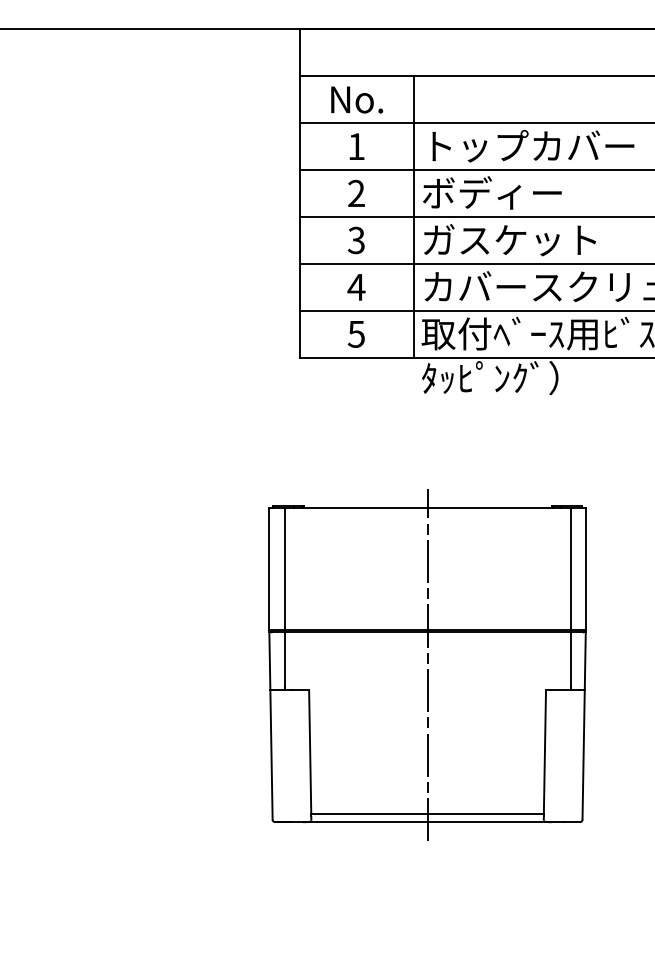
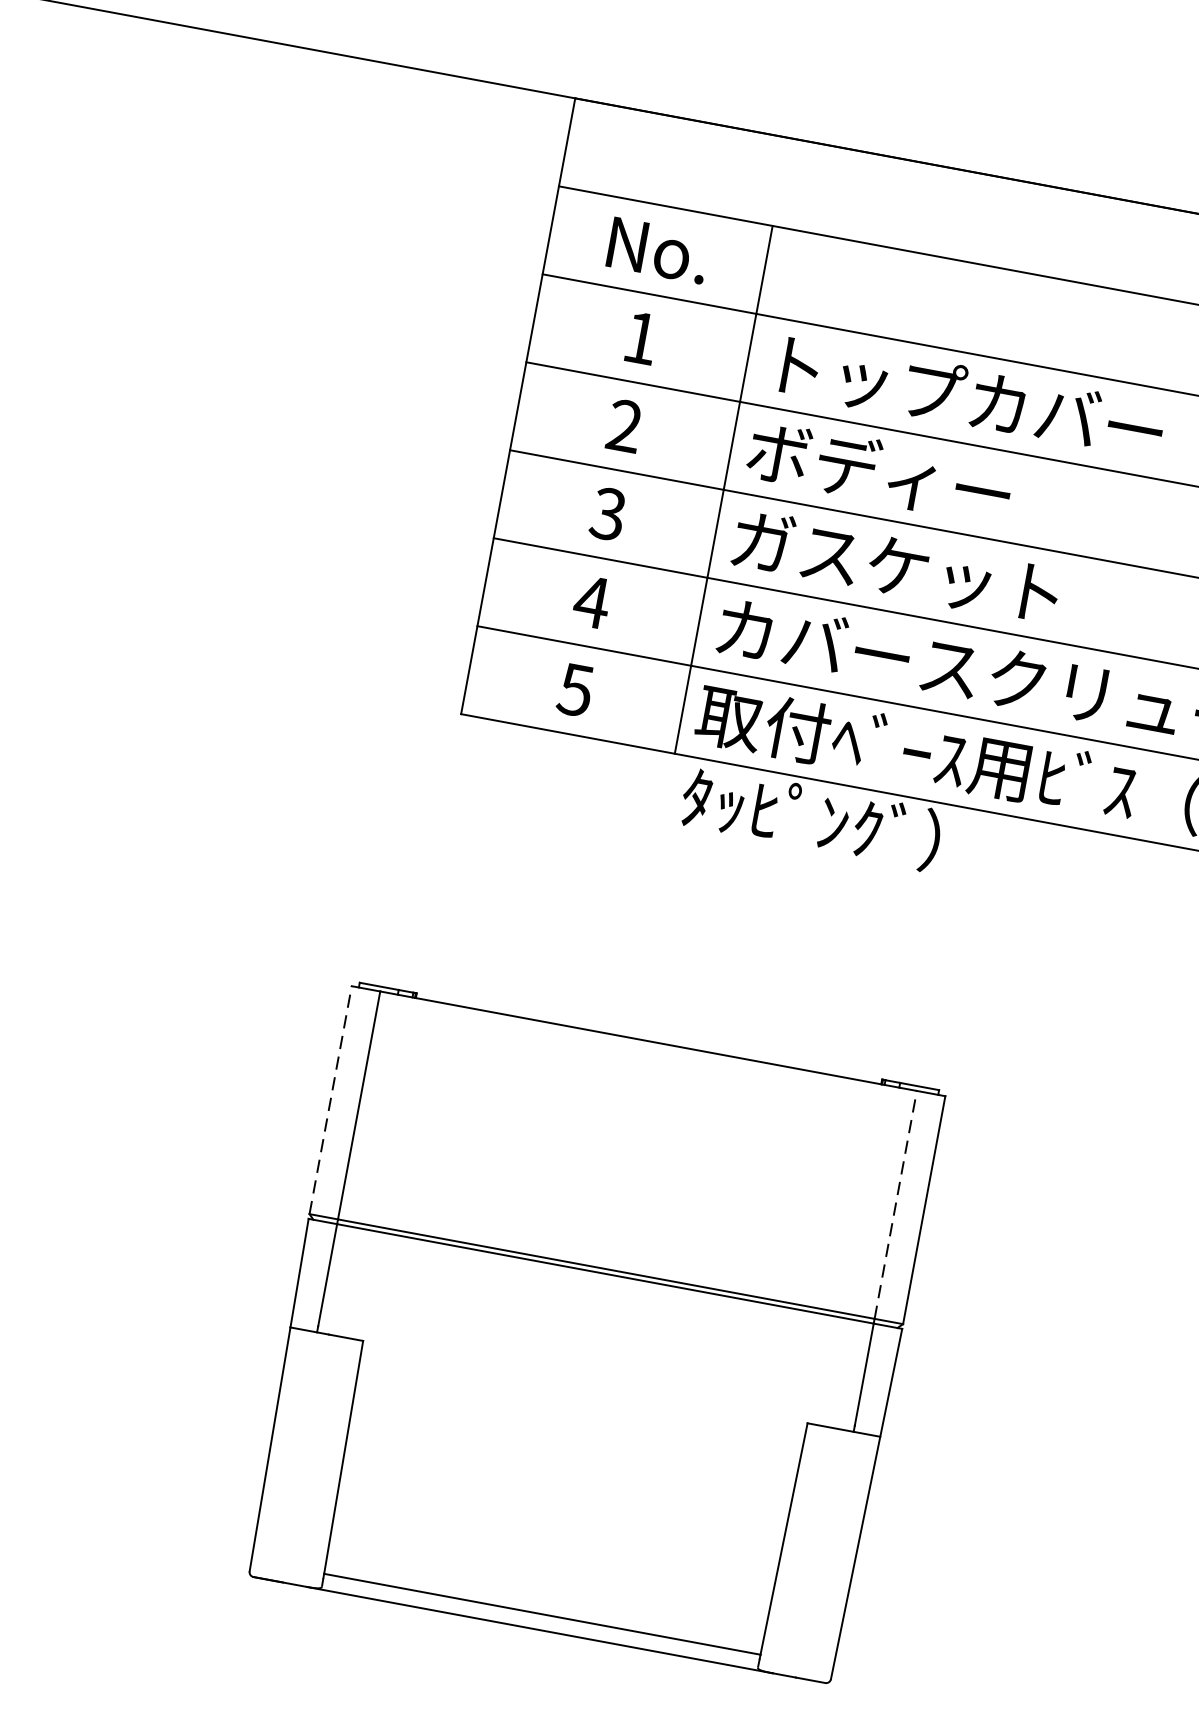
line: (269, 569) -> (330, 1101), solid -> dashed
line: (570, 569) -> (895, 1205), solid -> dashed
line: (427, 665) -> (593, 1336), removed

